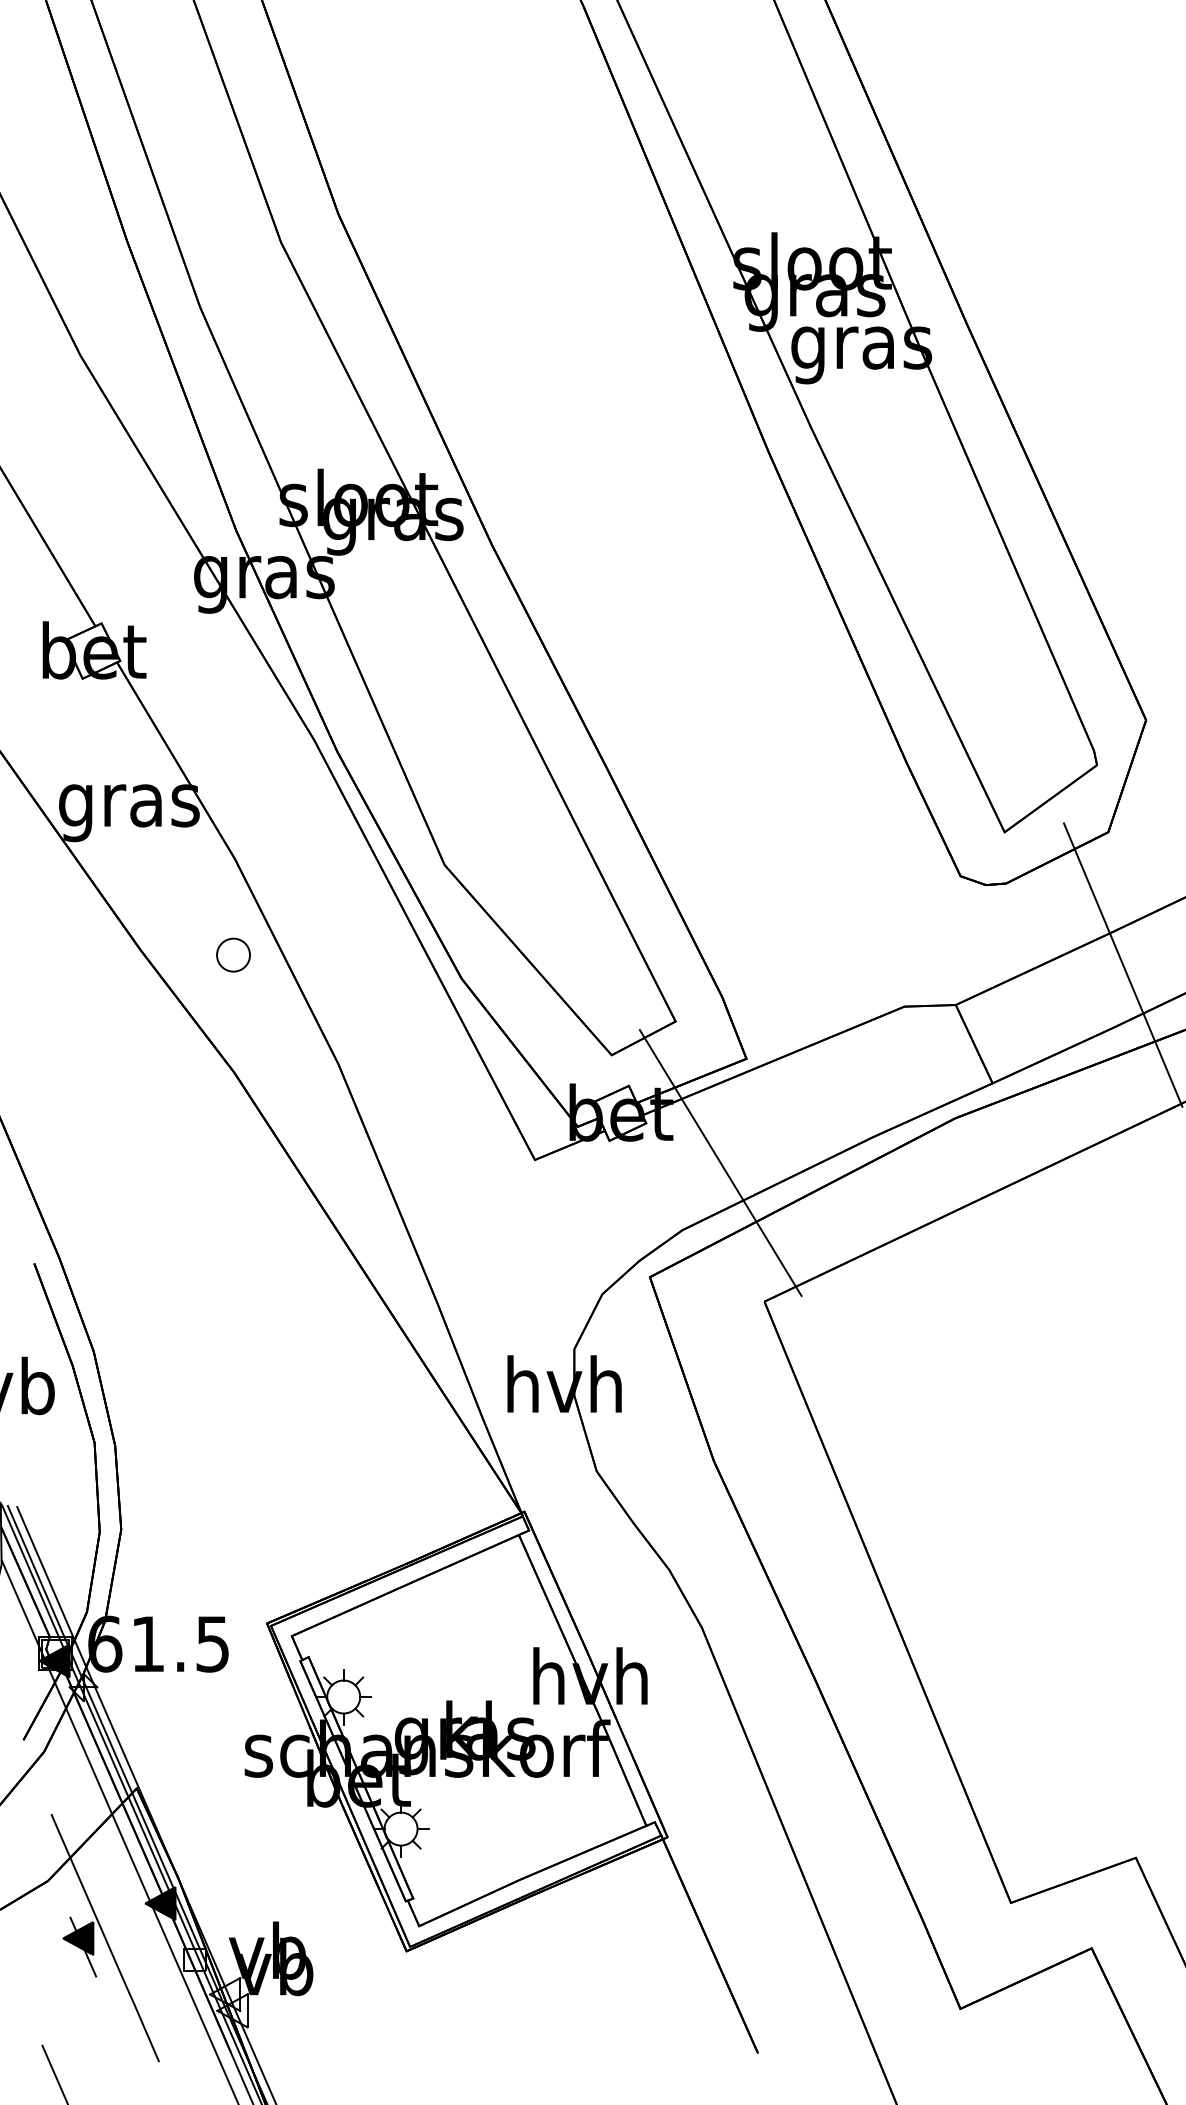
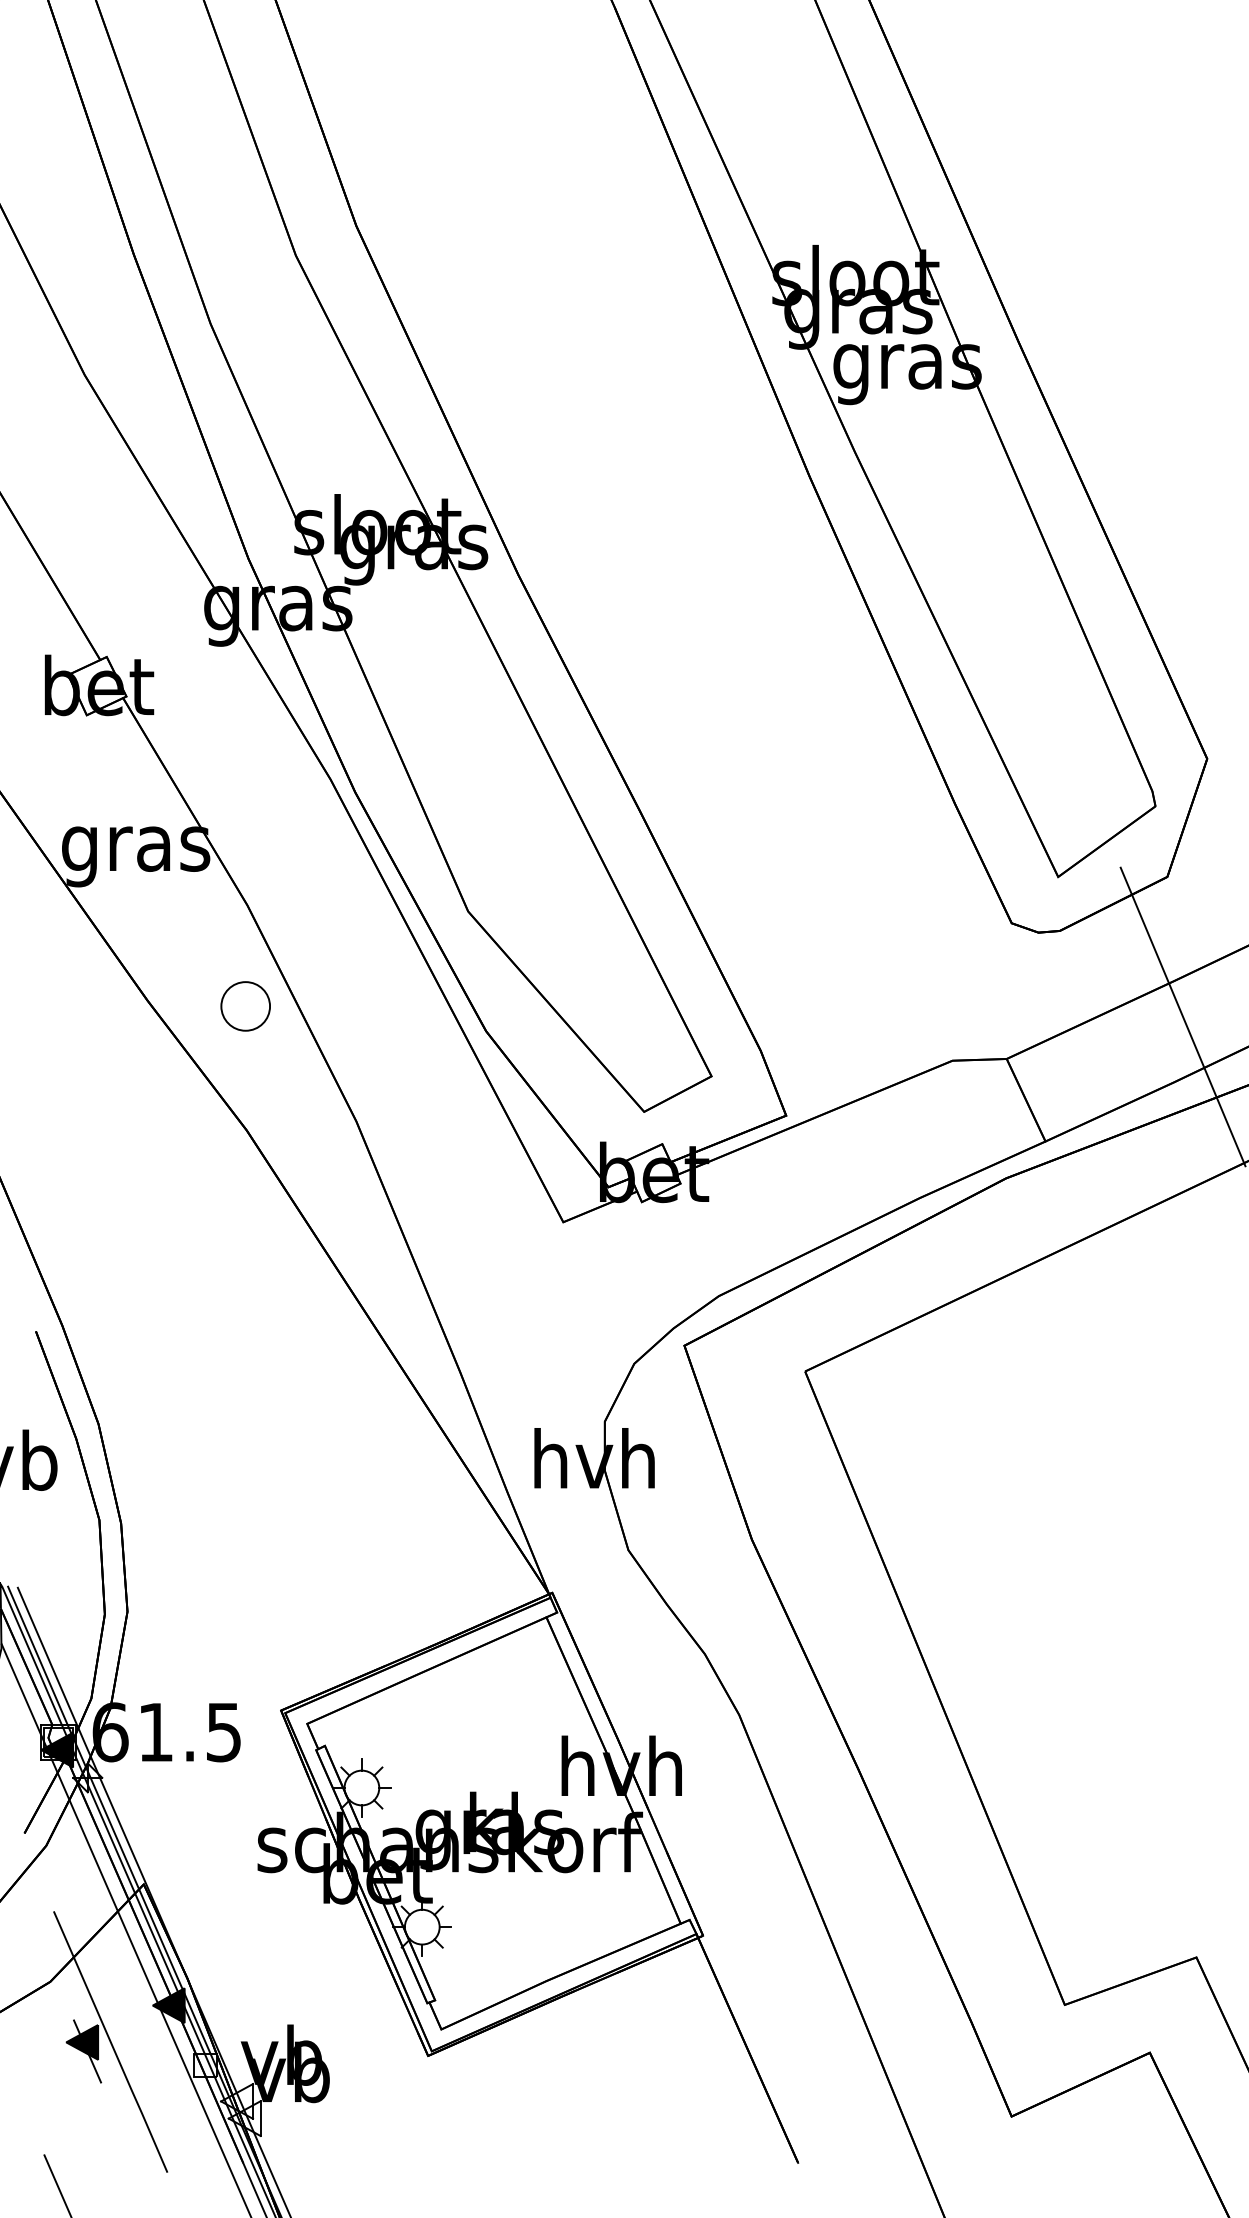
part: (233, 955) -> (245, 1006), size x1.4
line: (720, 1163) -> (758, 1225), removed

